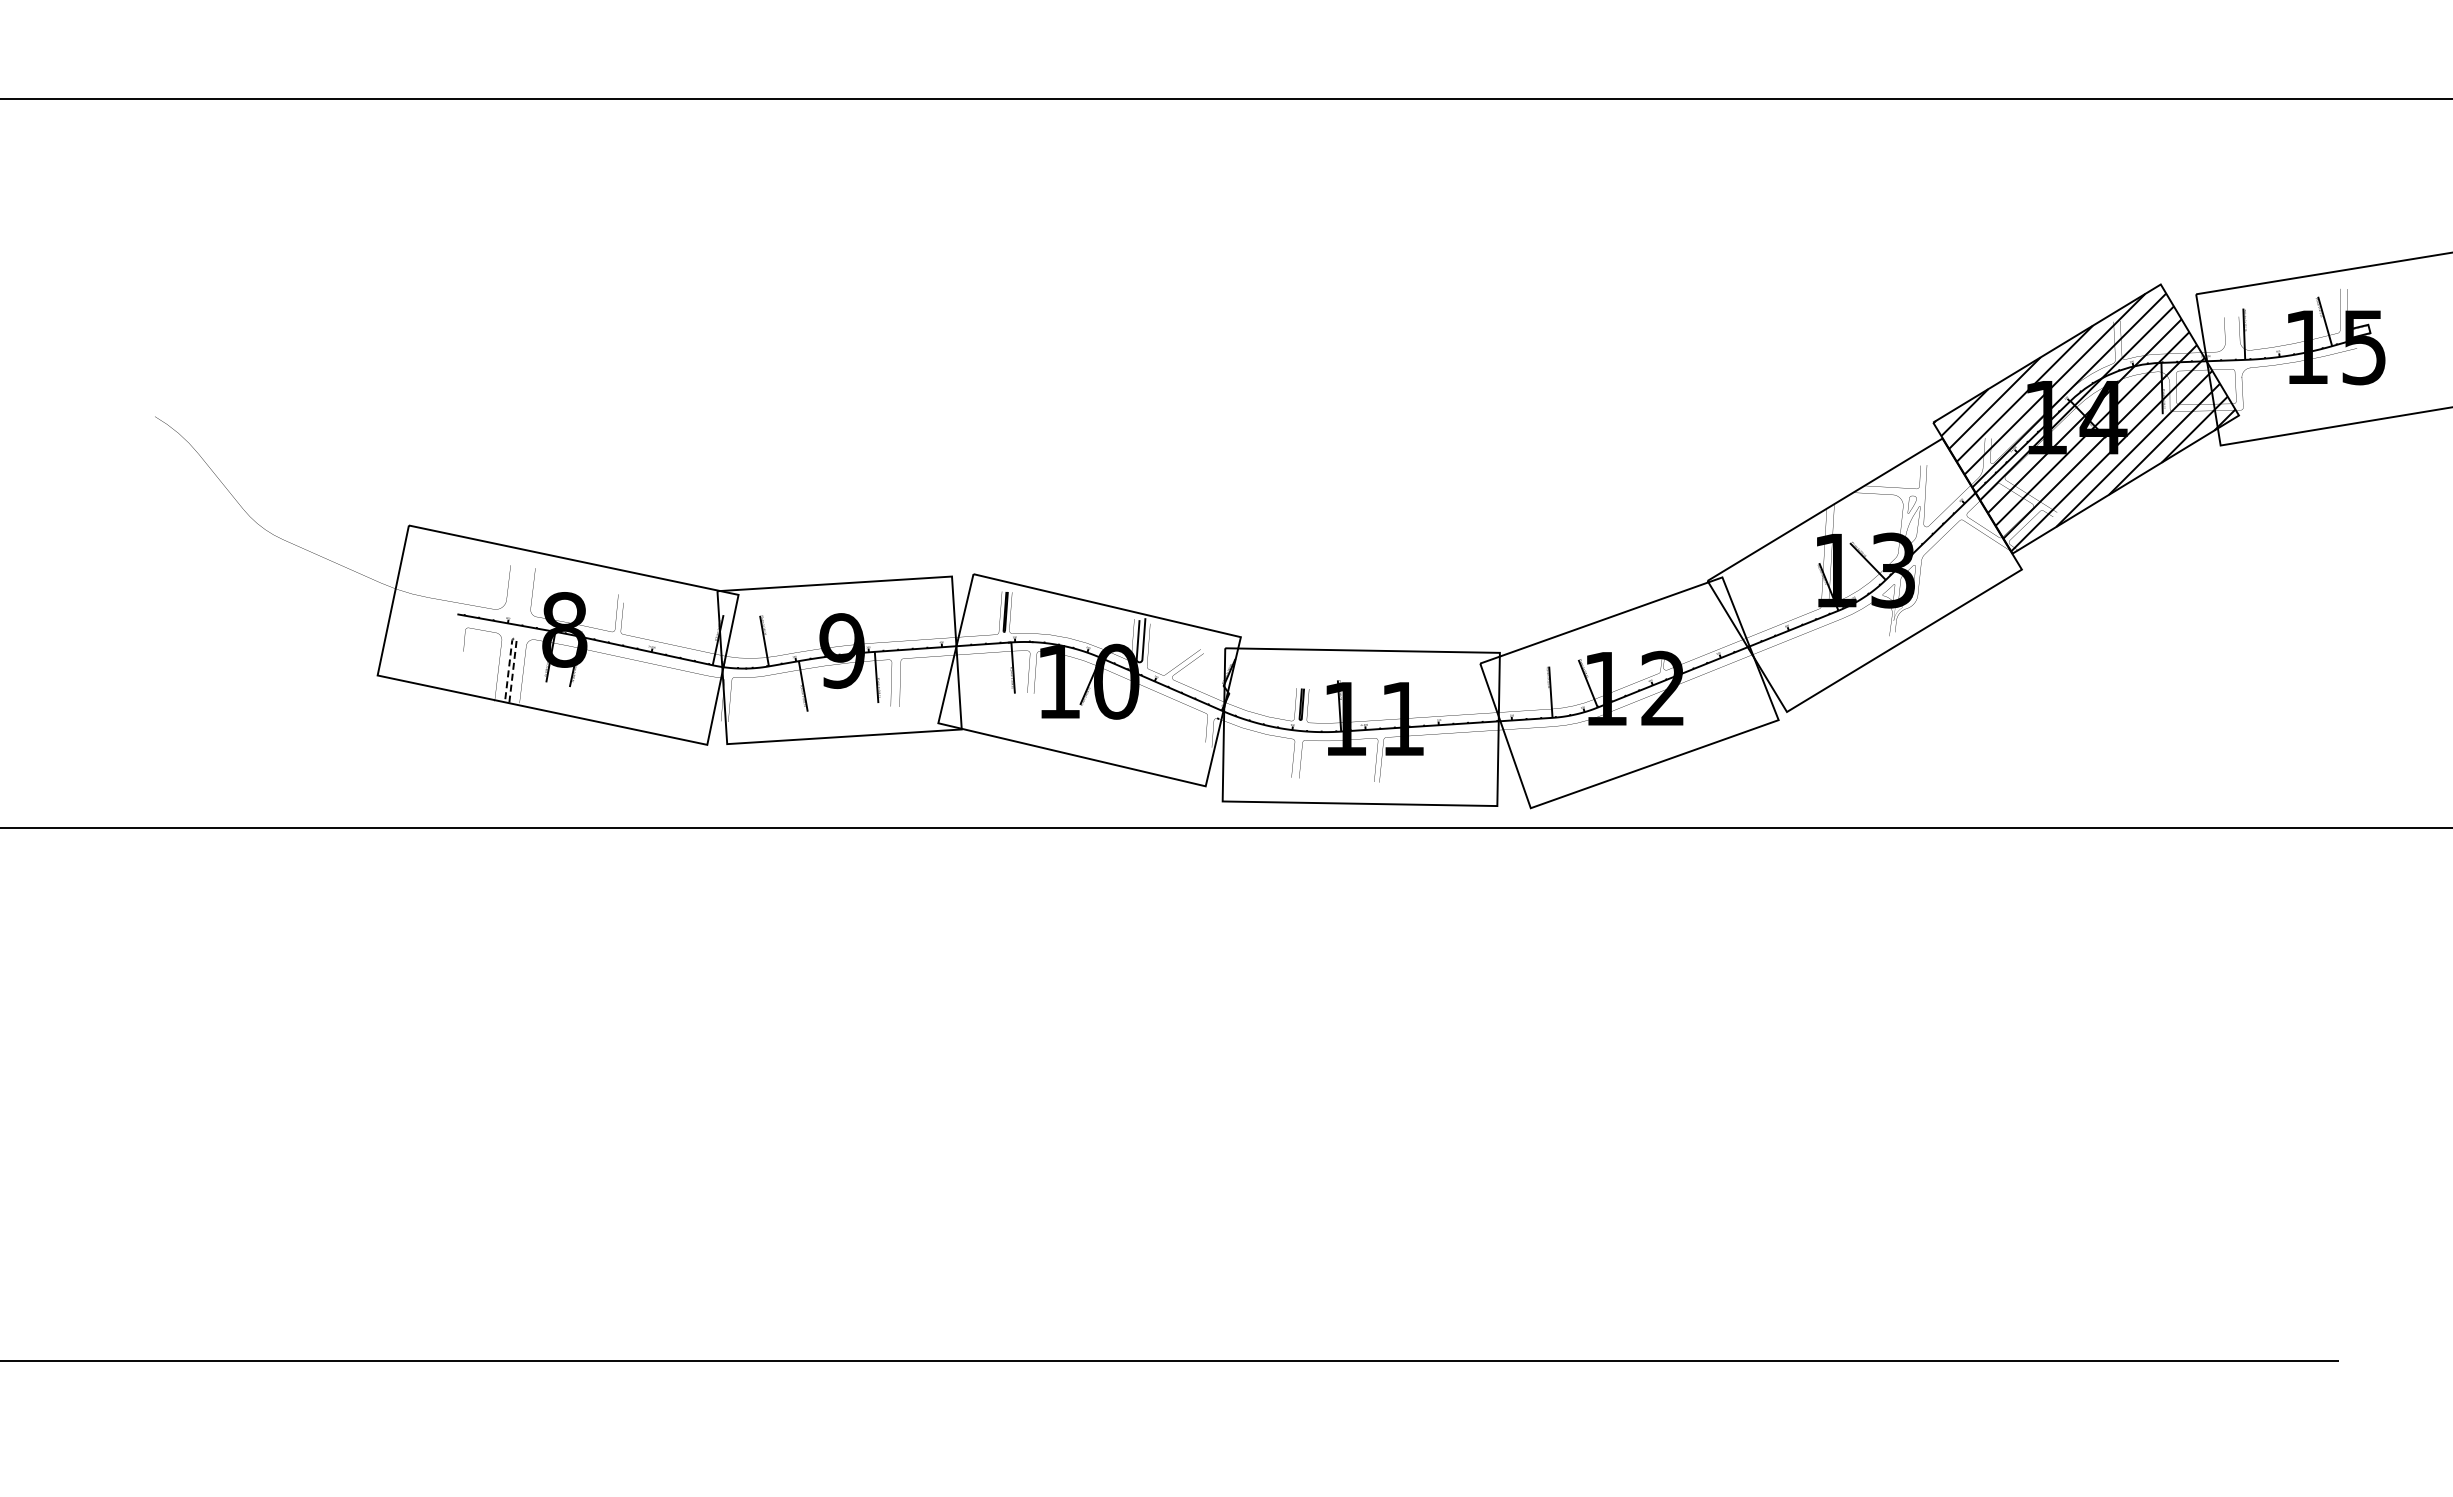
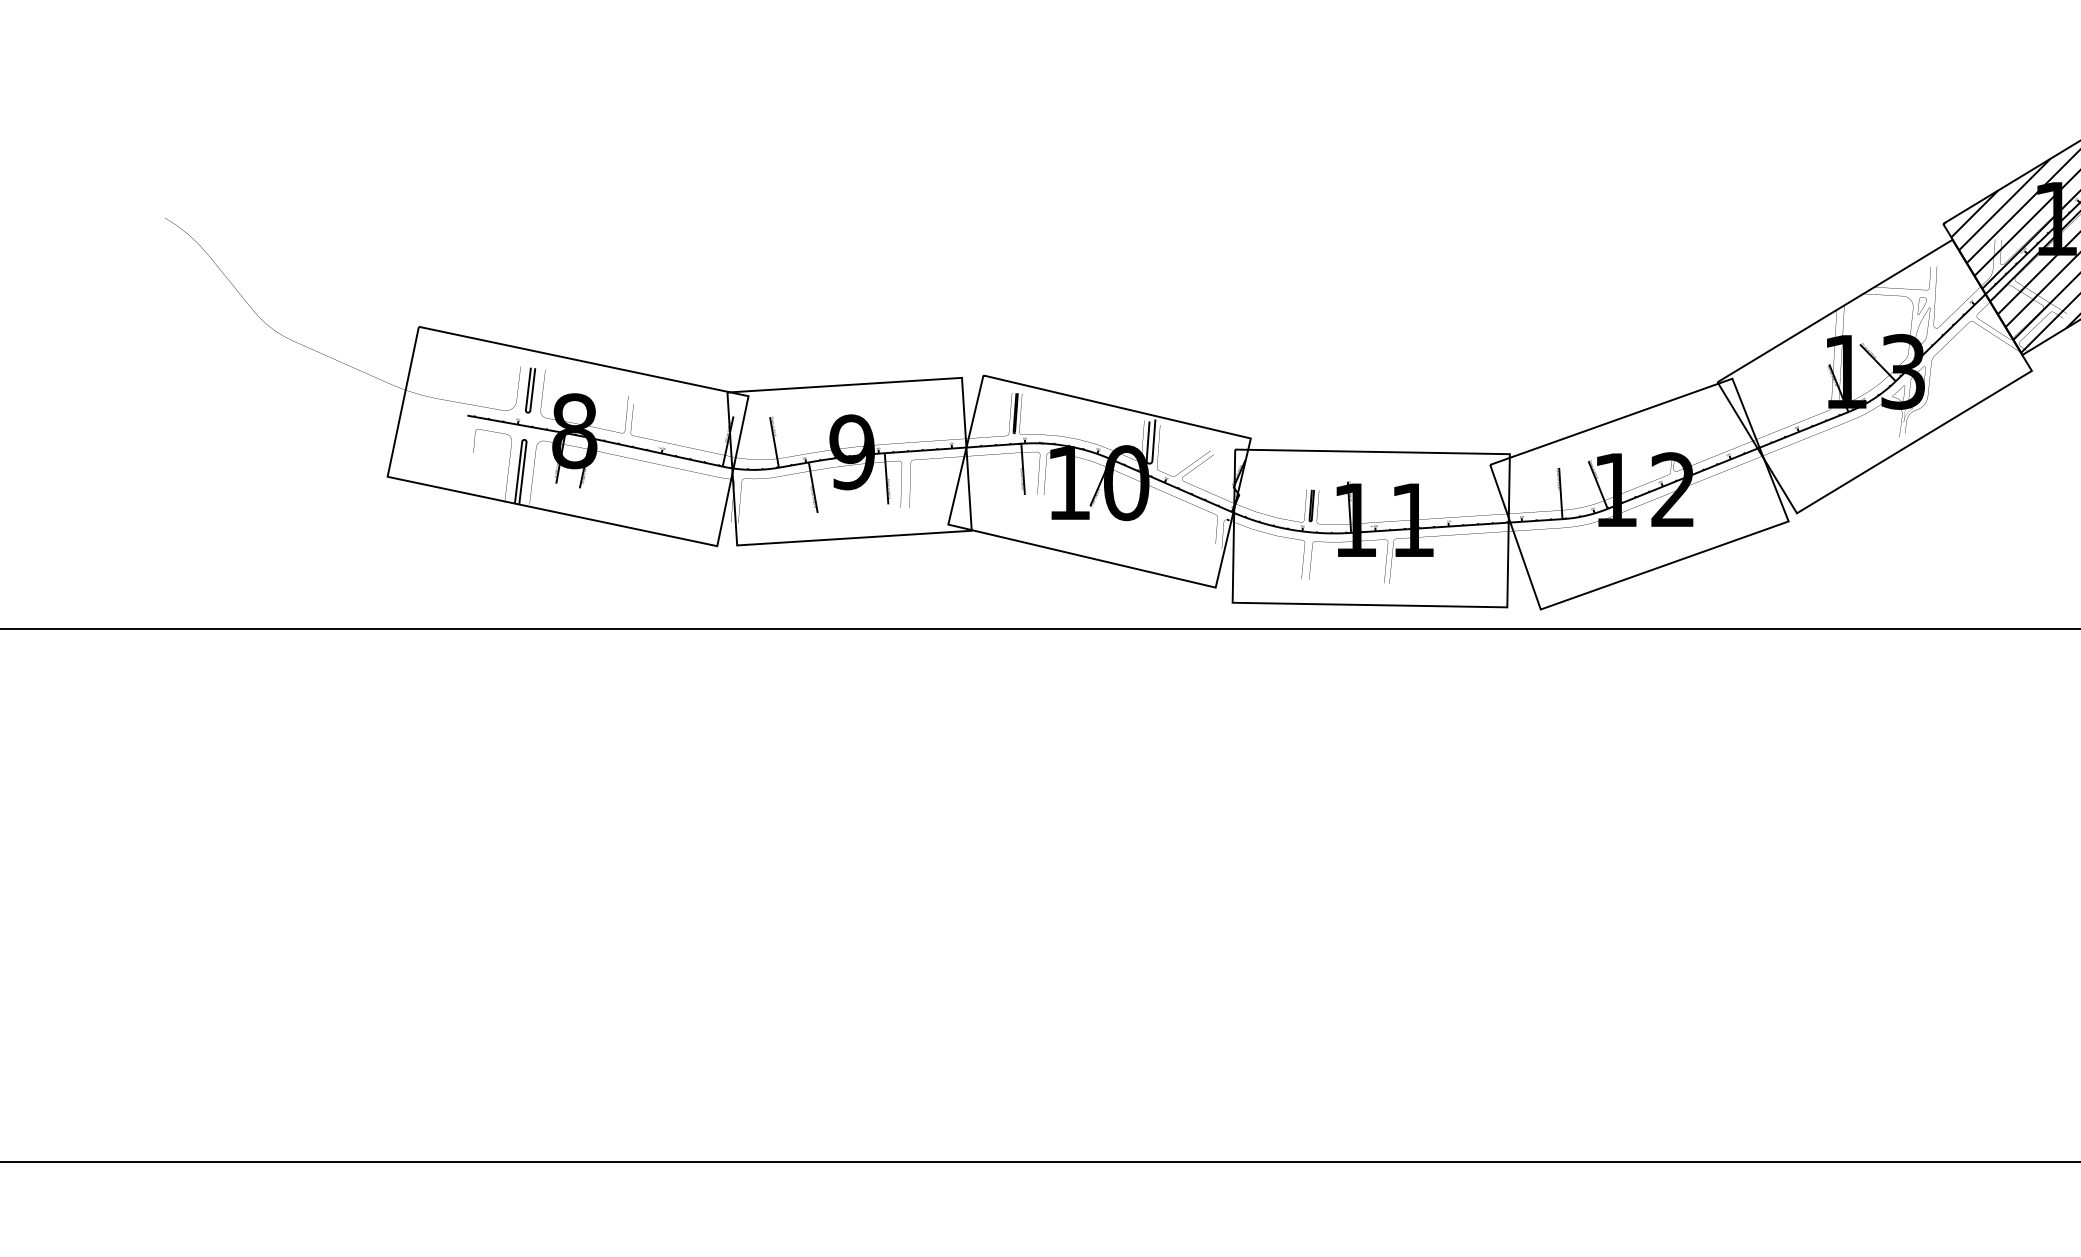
curve: (519, 589) -> (529, 390), added
line: (514, 638) -> (524, 439), dashed -> solid

